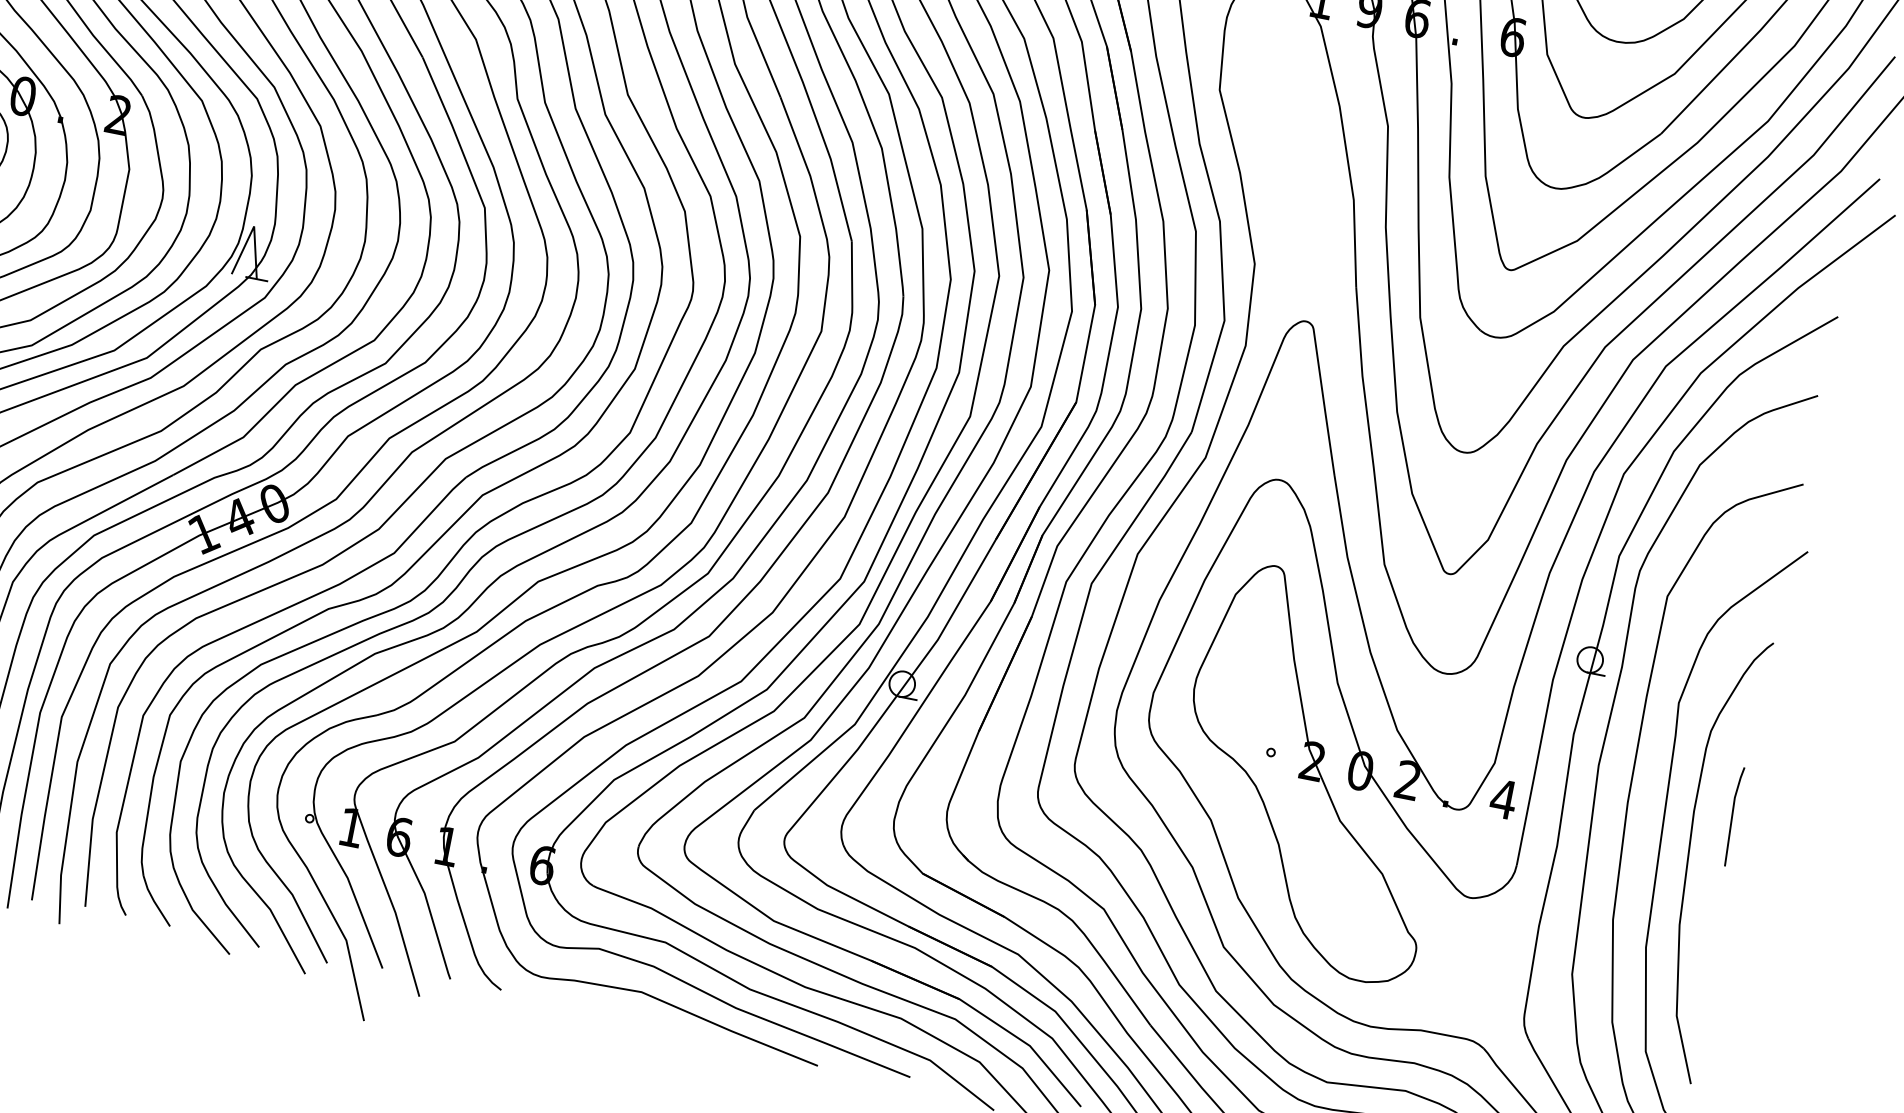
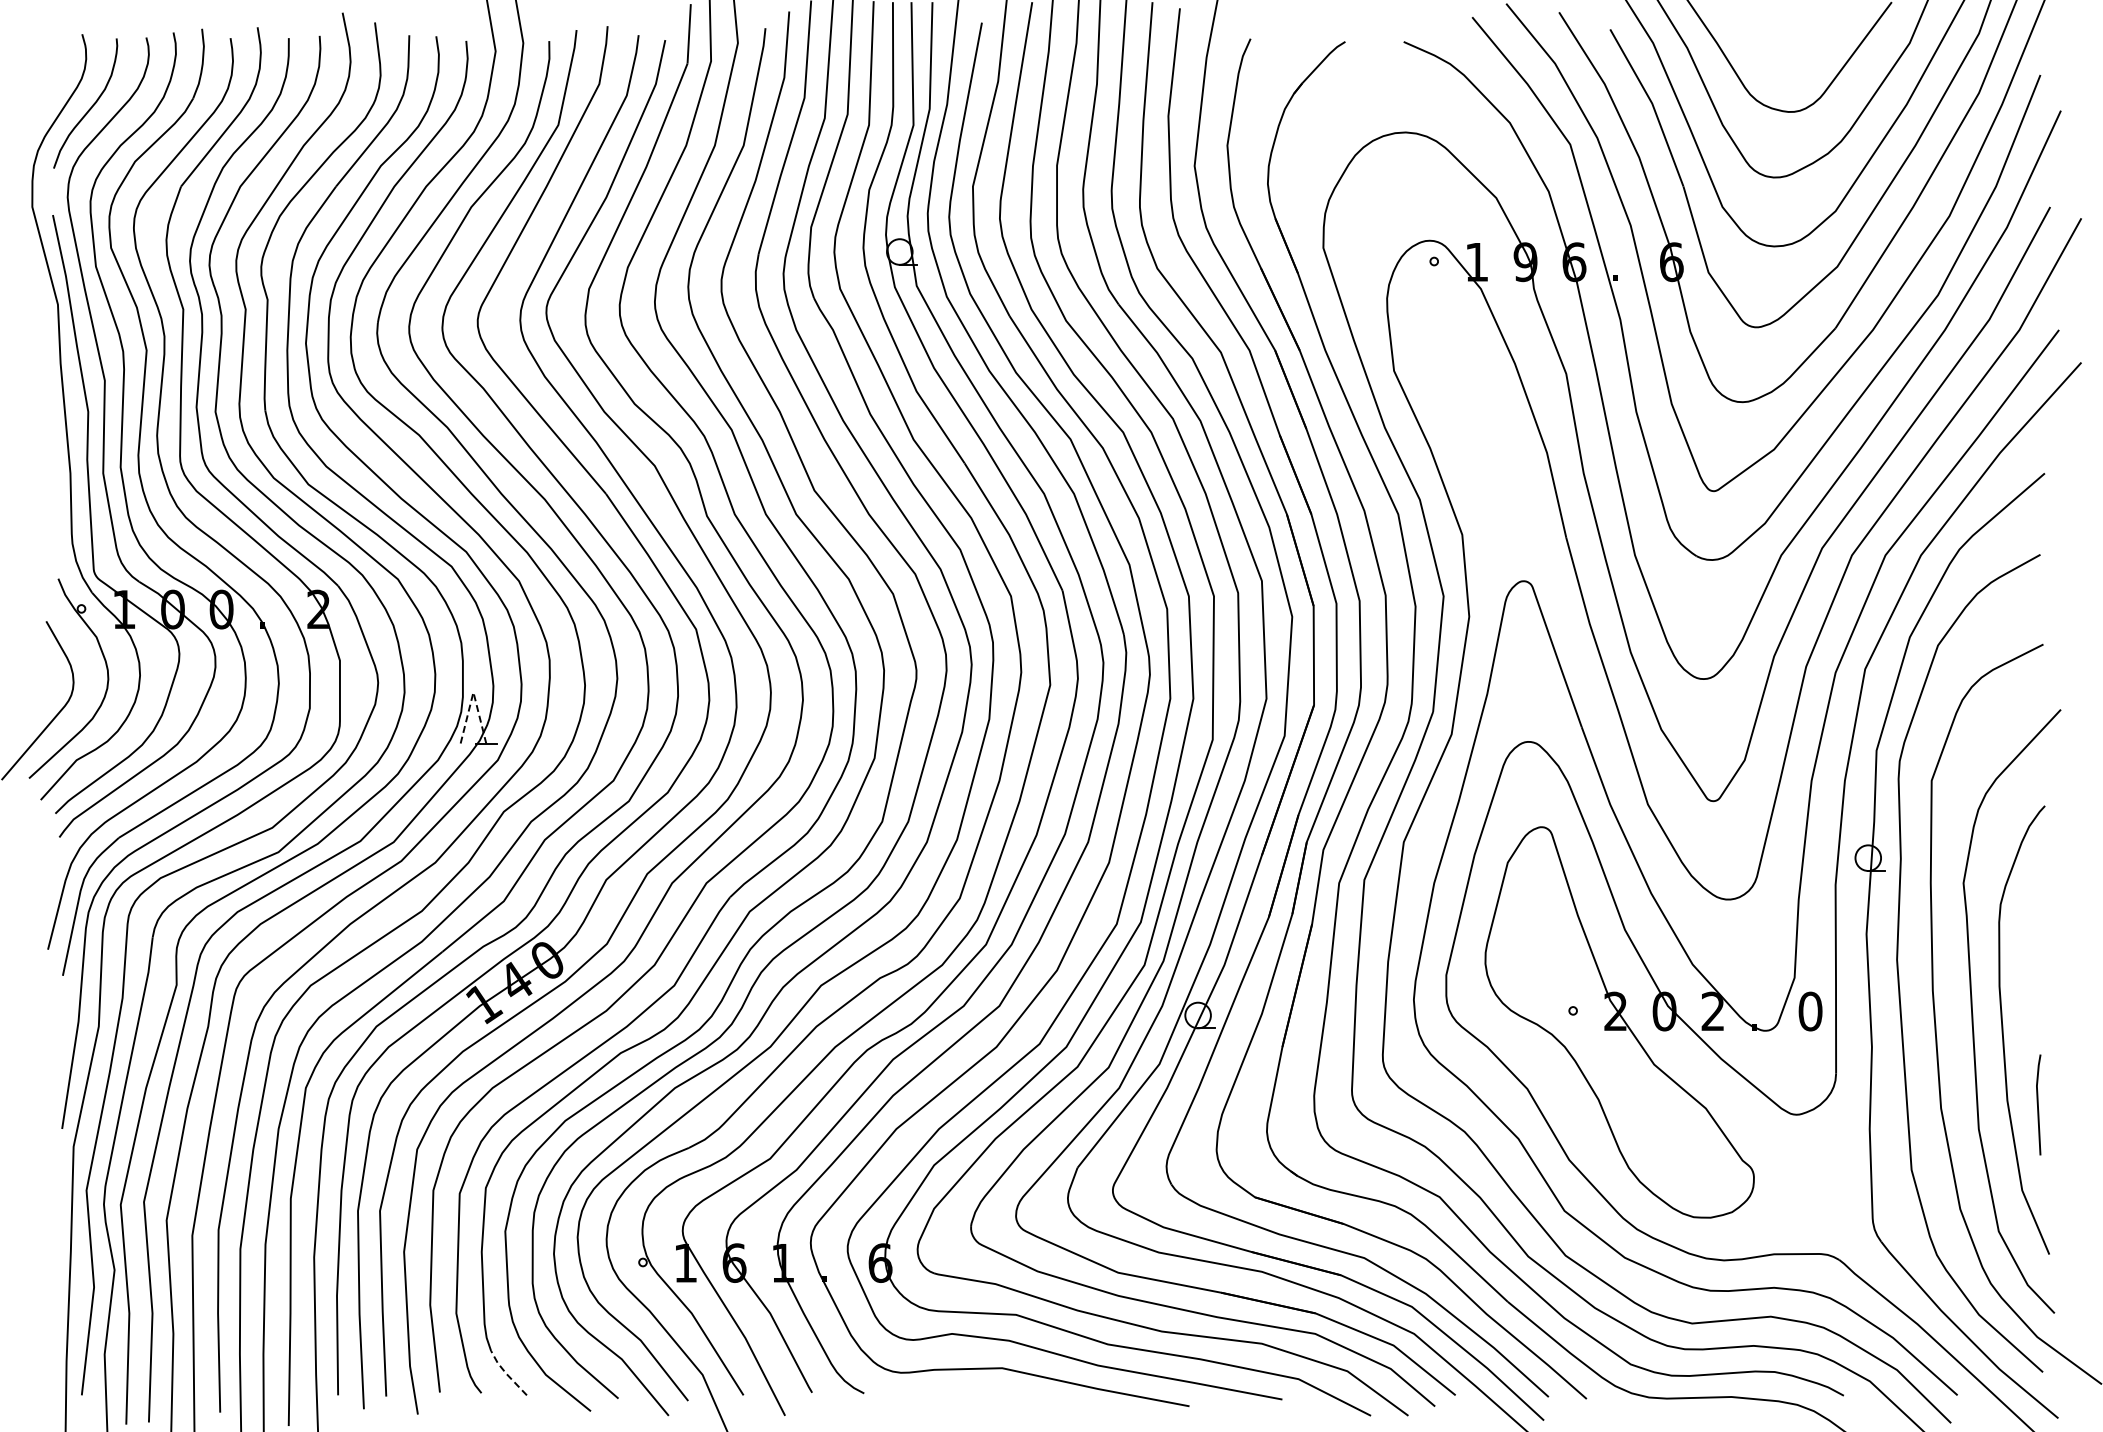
line: (254, 226) -> (473, 692), solid -> dashed
text: (1502, 799) -> (1809, 1011), 4 -> 0
line: (1732, 816) -> (2038, 1104), moved
line: (154, 901) -> (506, 1373), solid -> dashed

